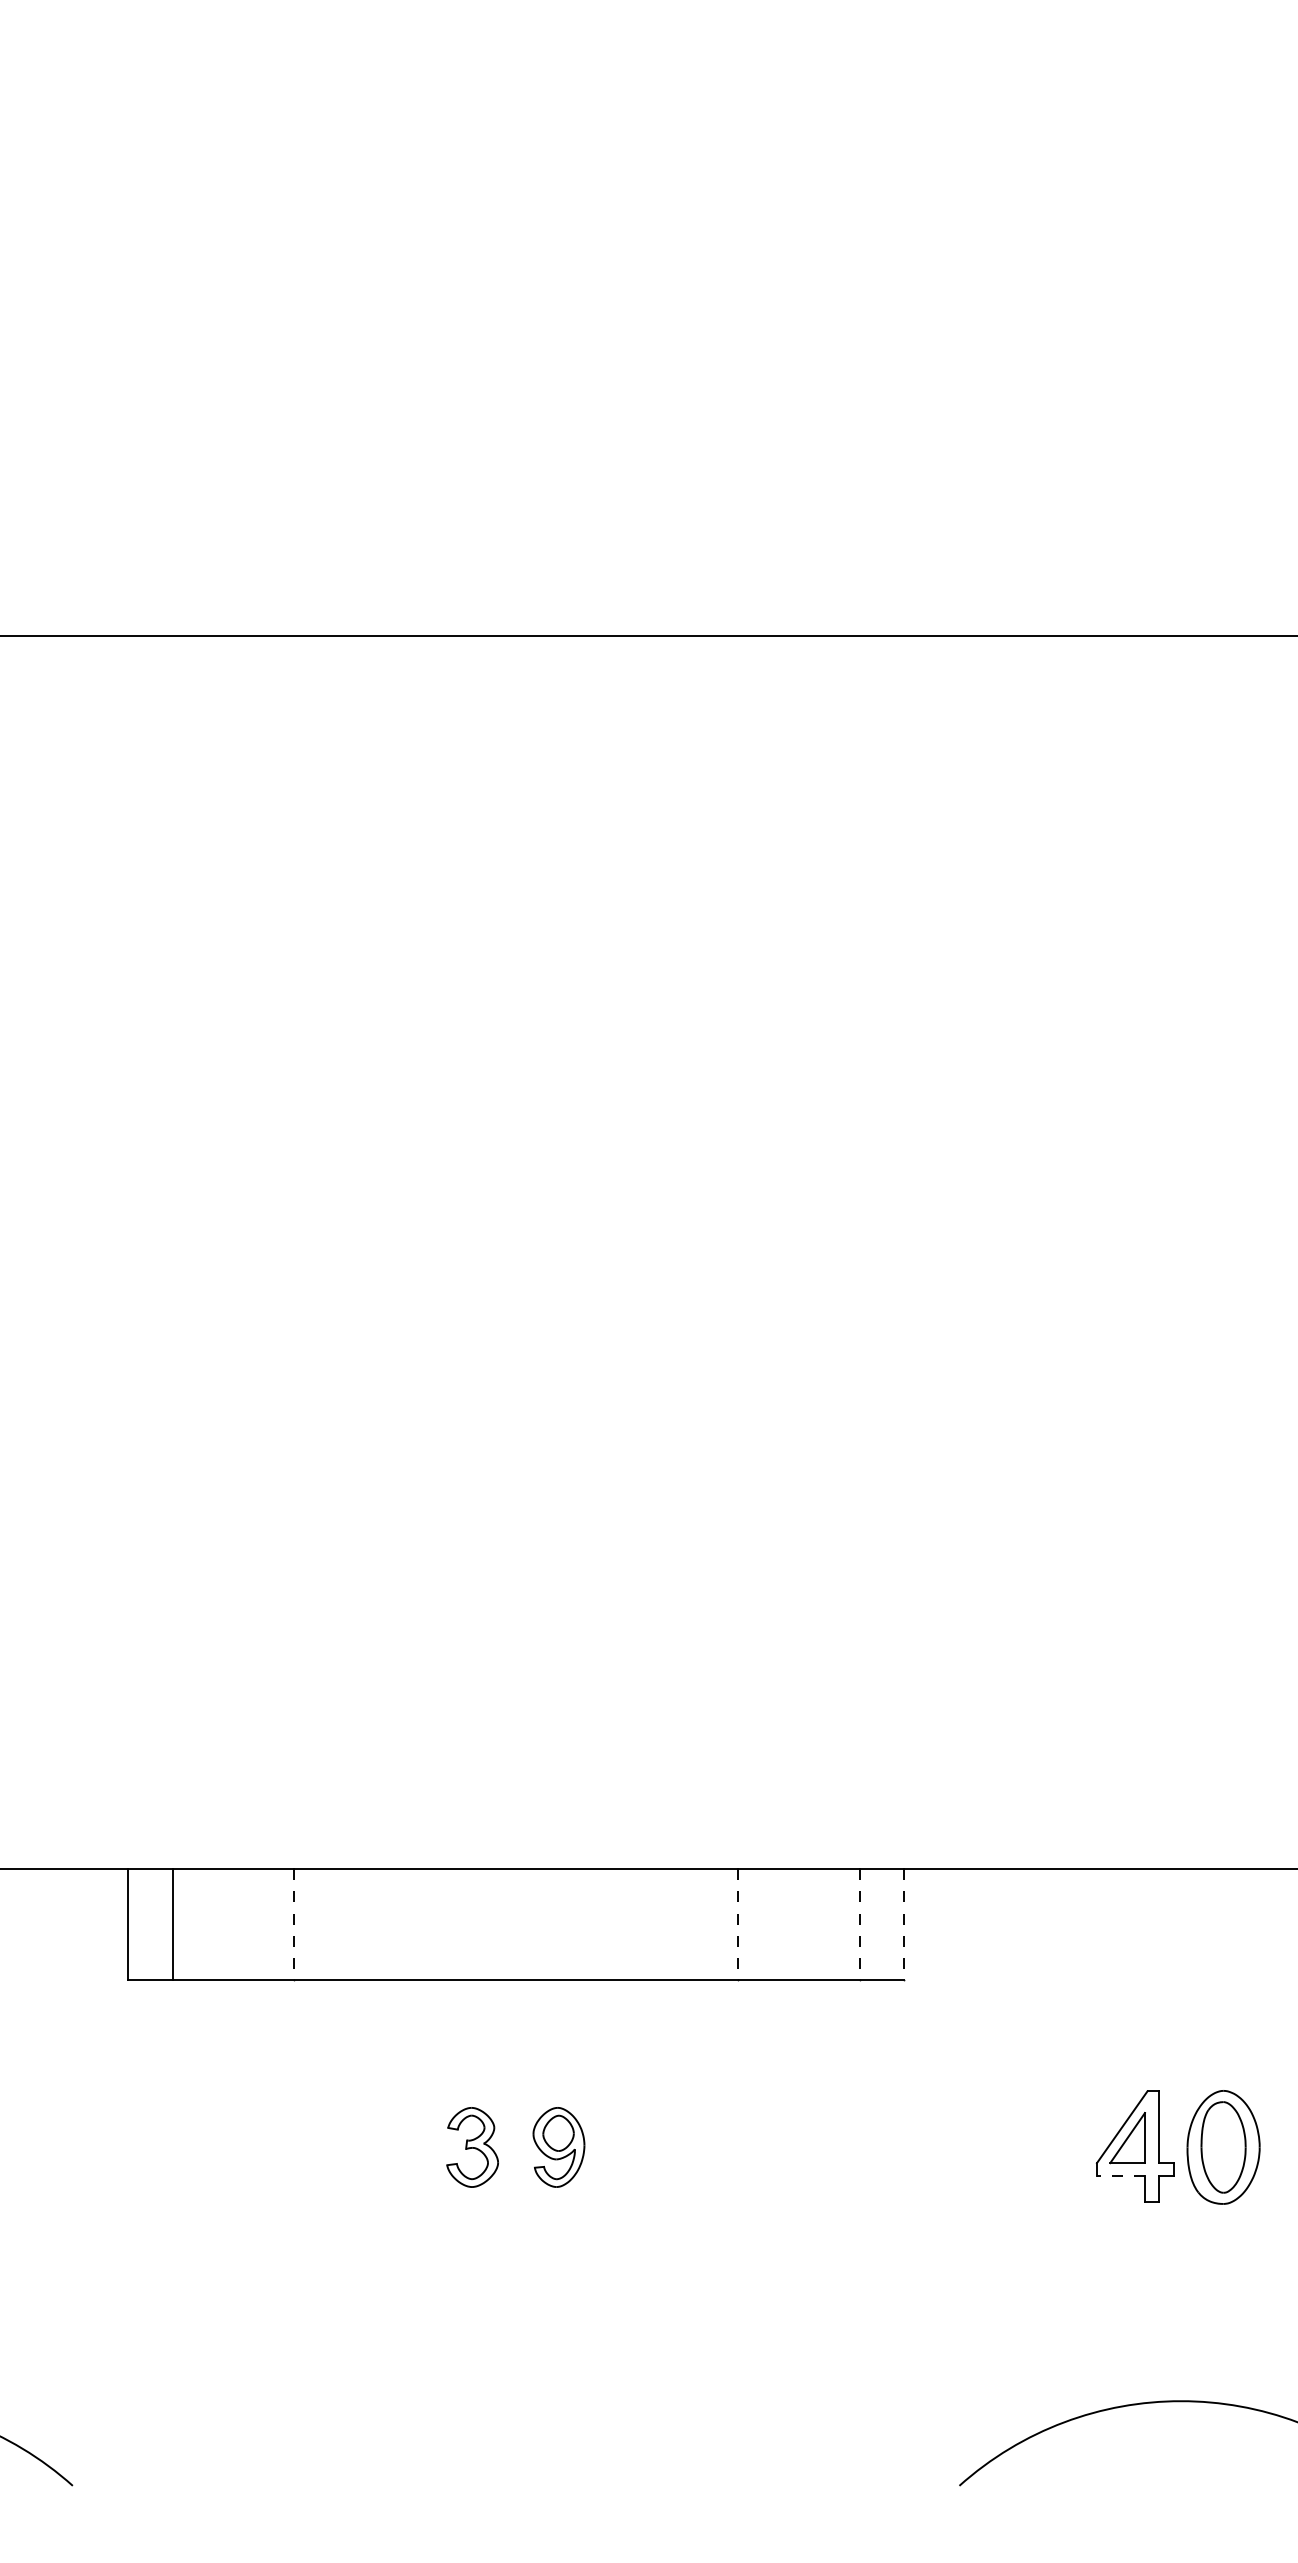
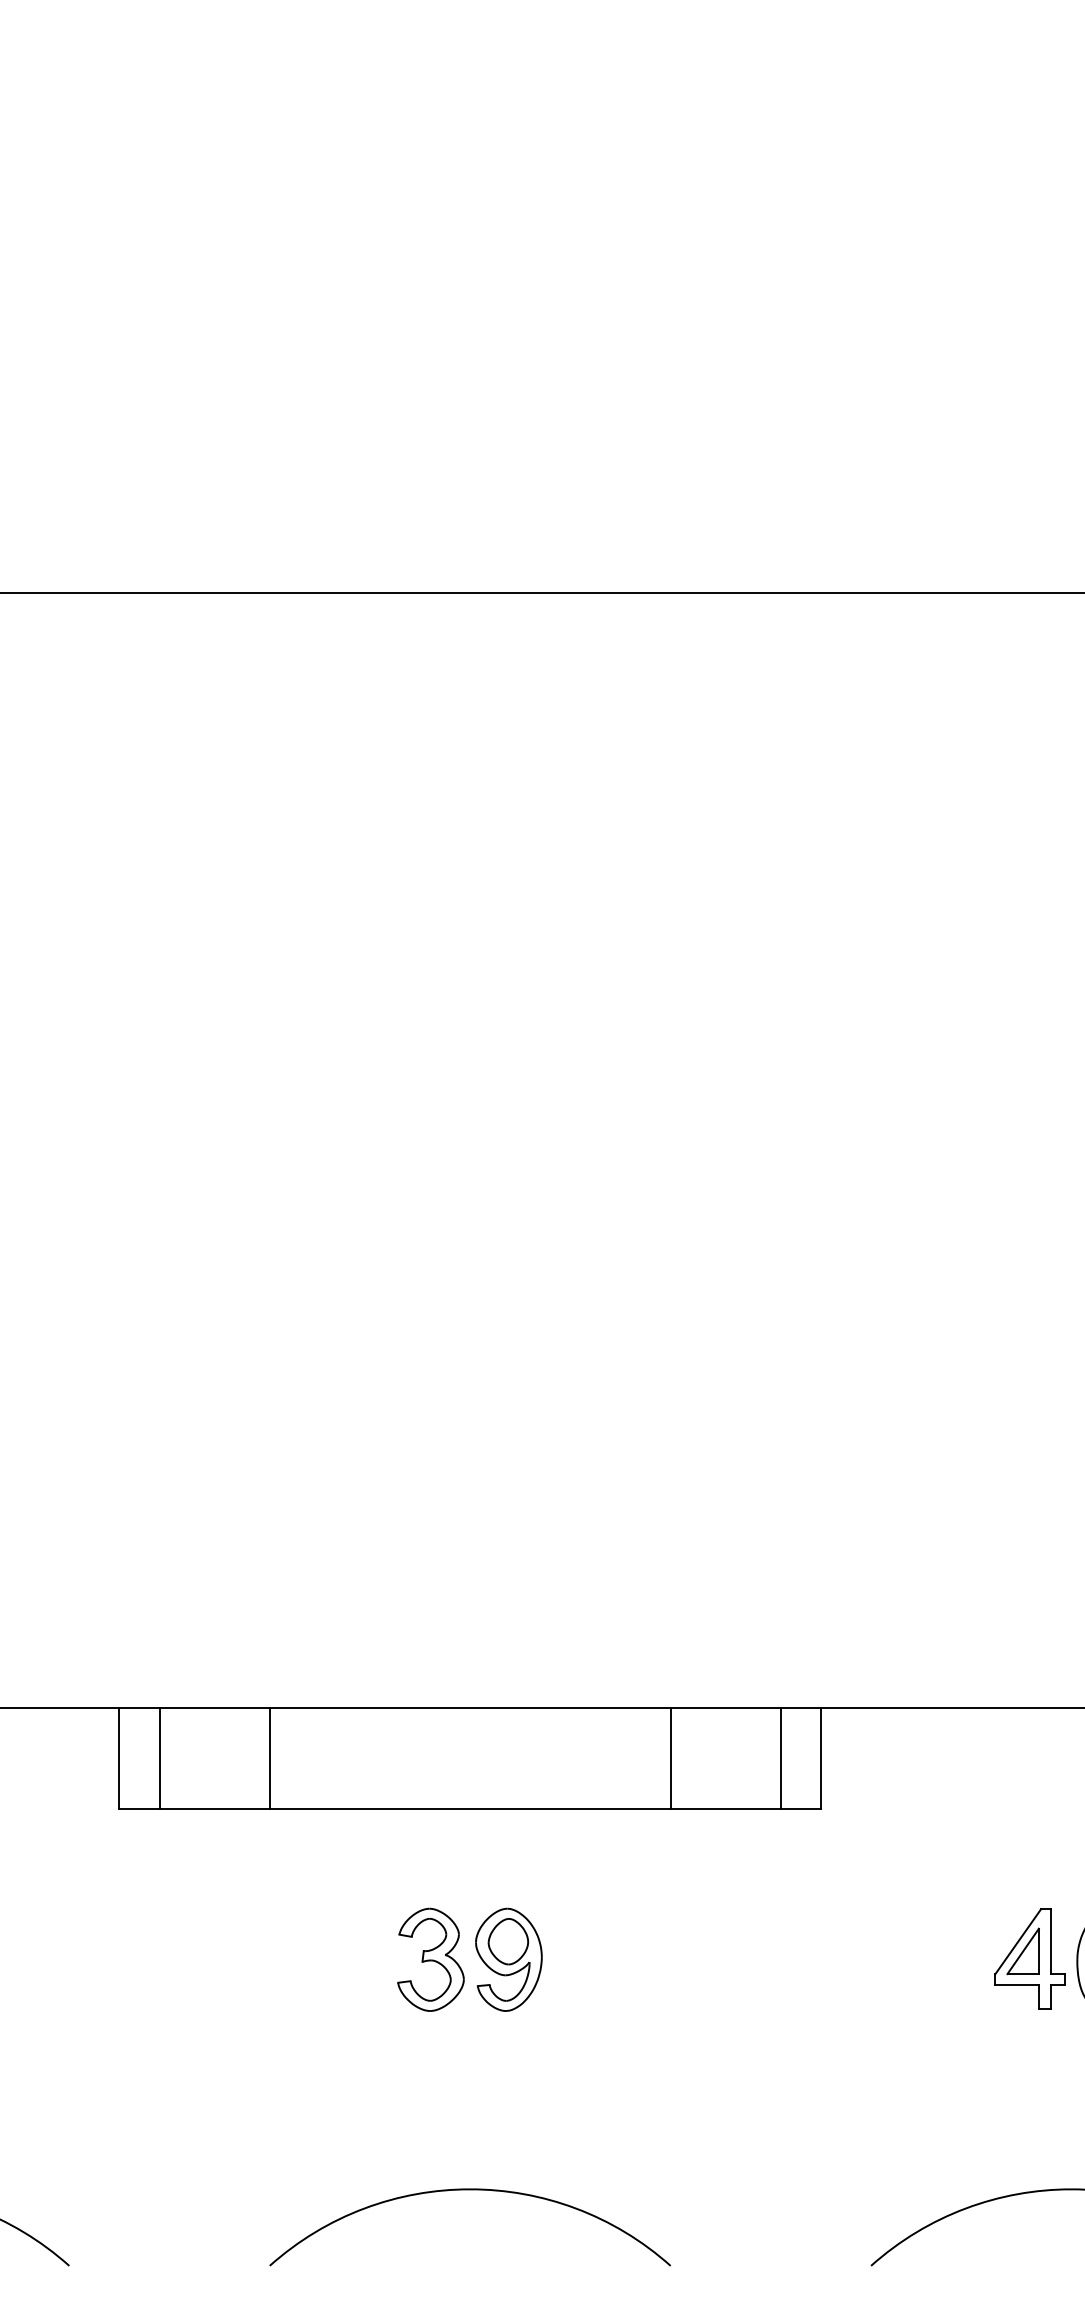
line: (294, 1925) -> (269, 1759), dashed -> solid
line: (737, 1925) -> (670, 1759), dashed -> solid
line: (859, 1925) -> (780, 1759), dashed -> solid
line: (904, 1925) -> (821, 1759), dashed -> solid
part: (472, 2147) -> (430, 1959), size x1.43
part: (558, 2147) -> (508, 1959), size x1.43
line: (1120, 2175) -> (1016, 1985), dashed -> solid
arc: (516, 2402) -> (470, 2190), added

